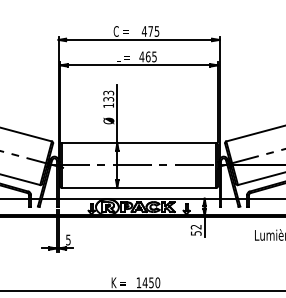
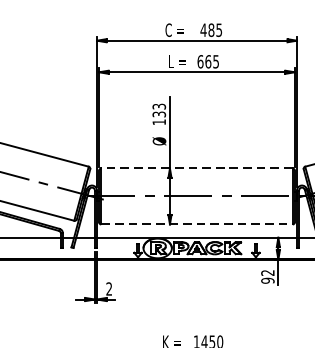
text: (150, 31) -> (211, 30), 475 -> 485
text: (141, 56) -> (199, 61), 465 -> 665
line: (138, 142) -> (196, 167), solid -> dashed
line: (139, 188) -> (197, 225), solid -> dashed
text: (195, 233) -> (266, 280), 52 -> 92
text: (68, 239) -> (109, 288), 5 -> 2

